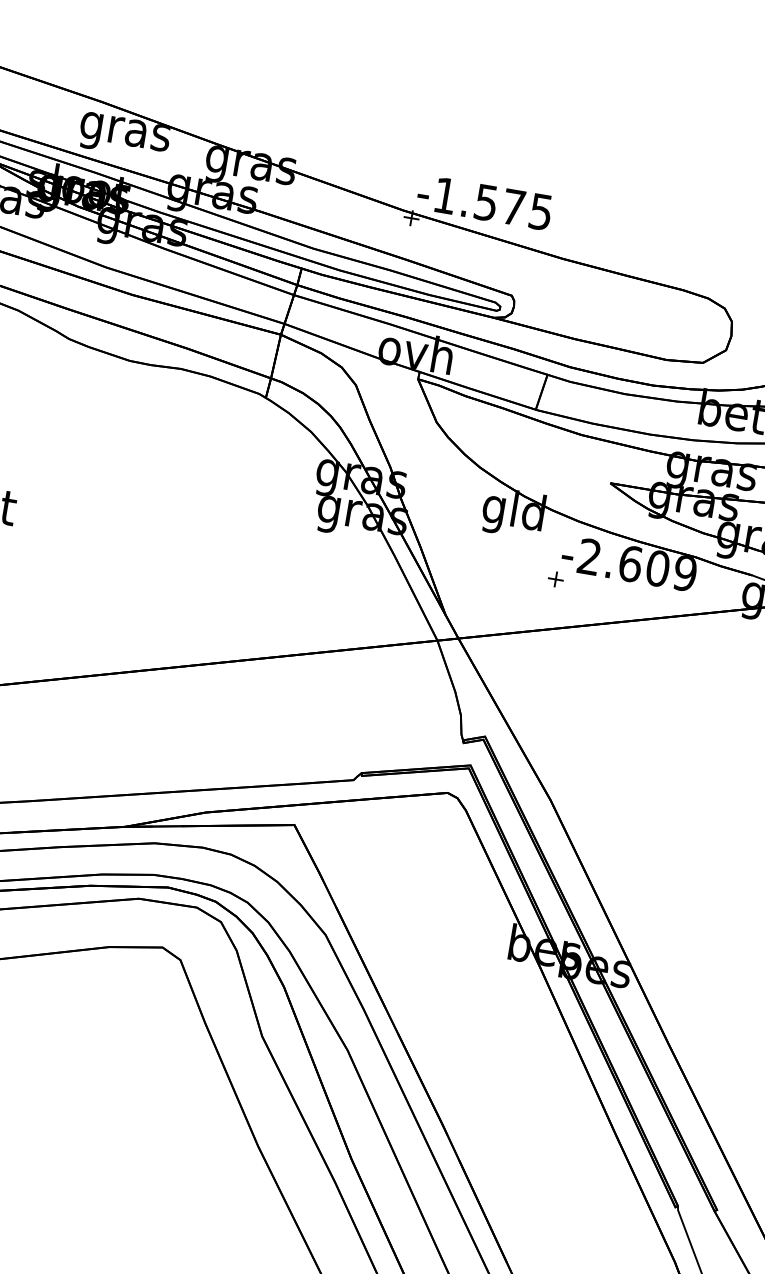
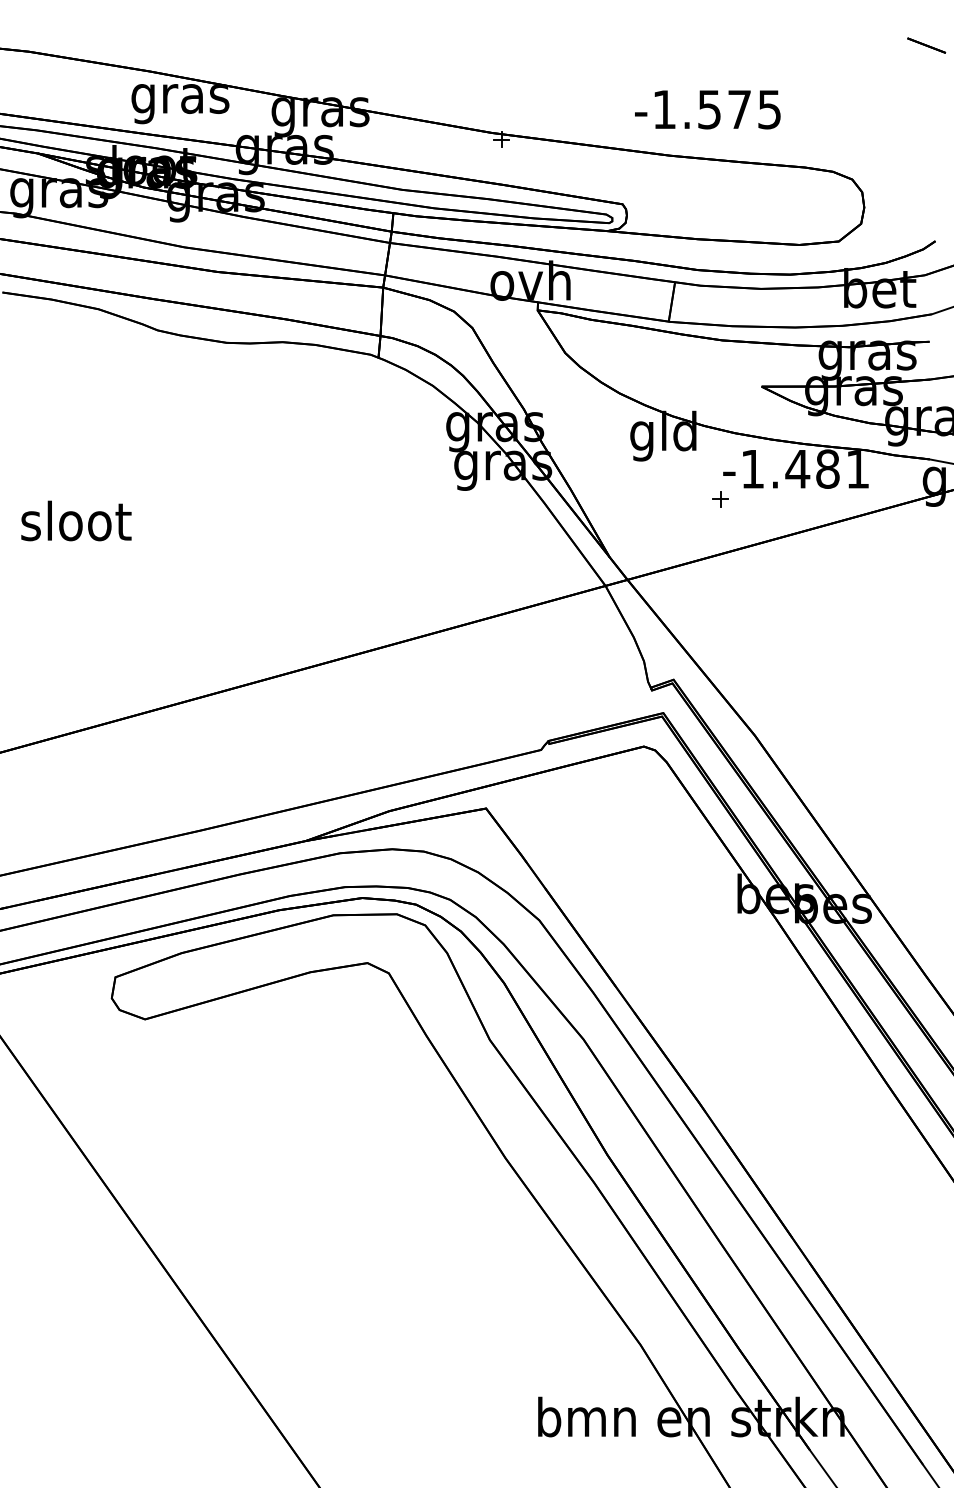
text: (484, 202) -> (707, 109), moved
text: (637, 564) -> (805, 468), -2.609 -> -1.481

